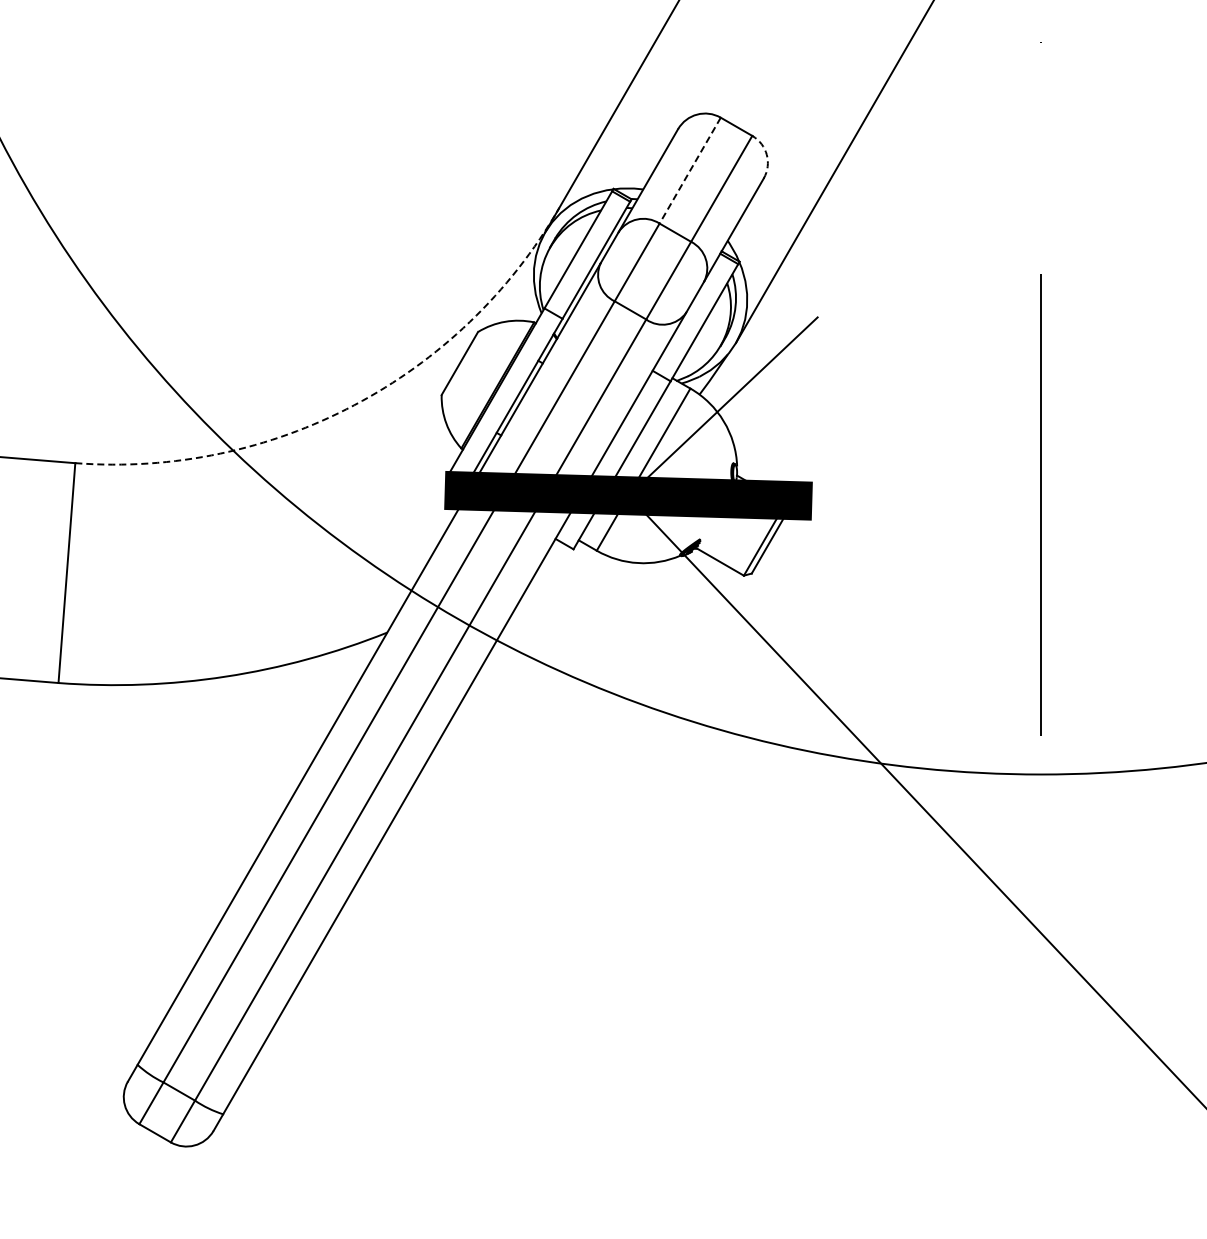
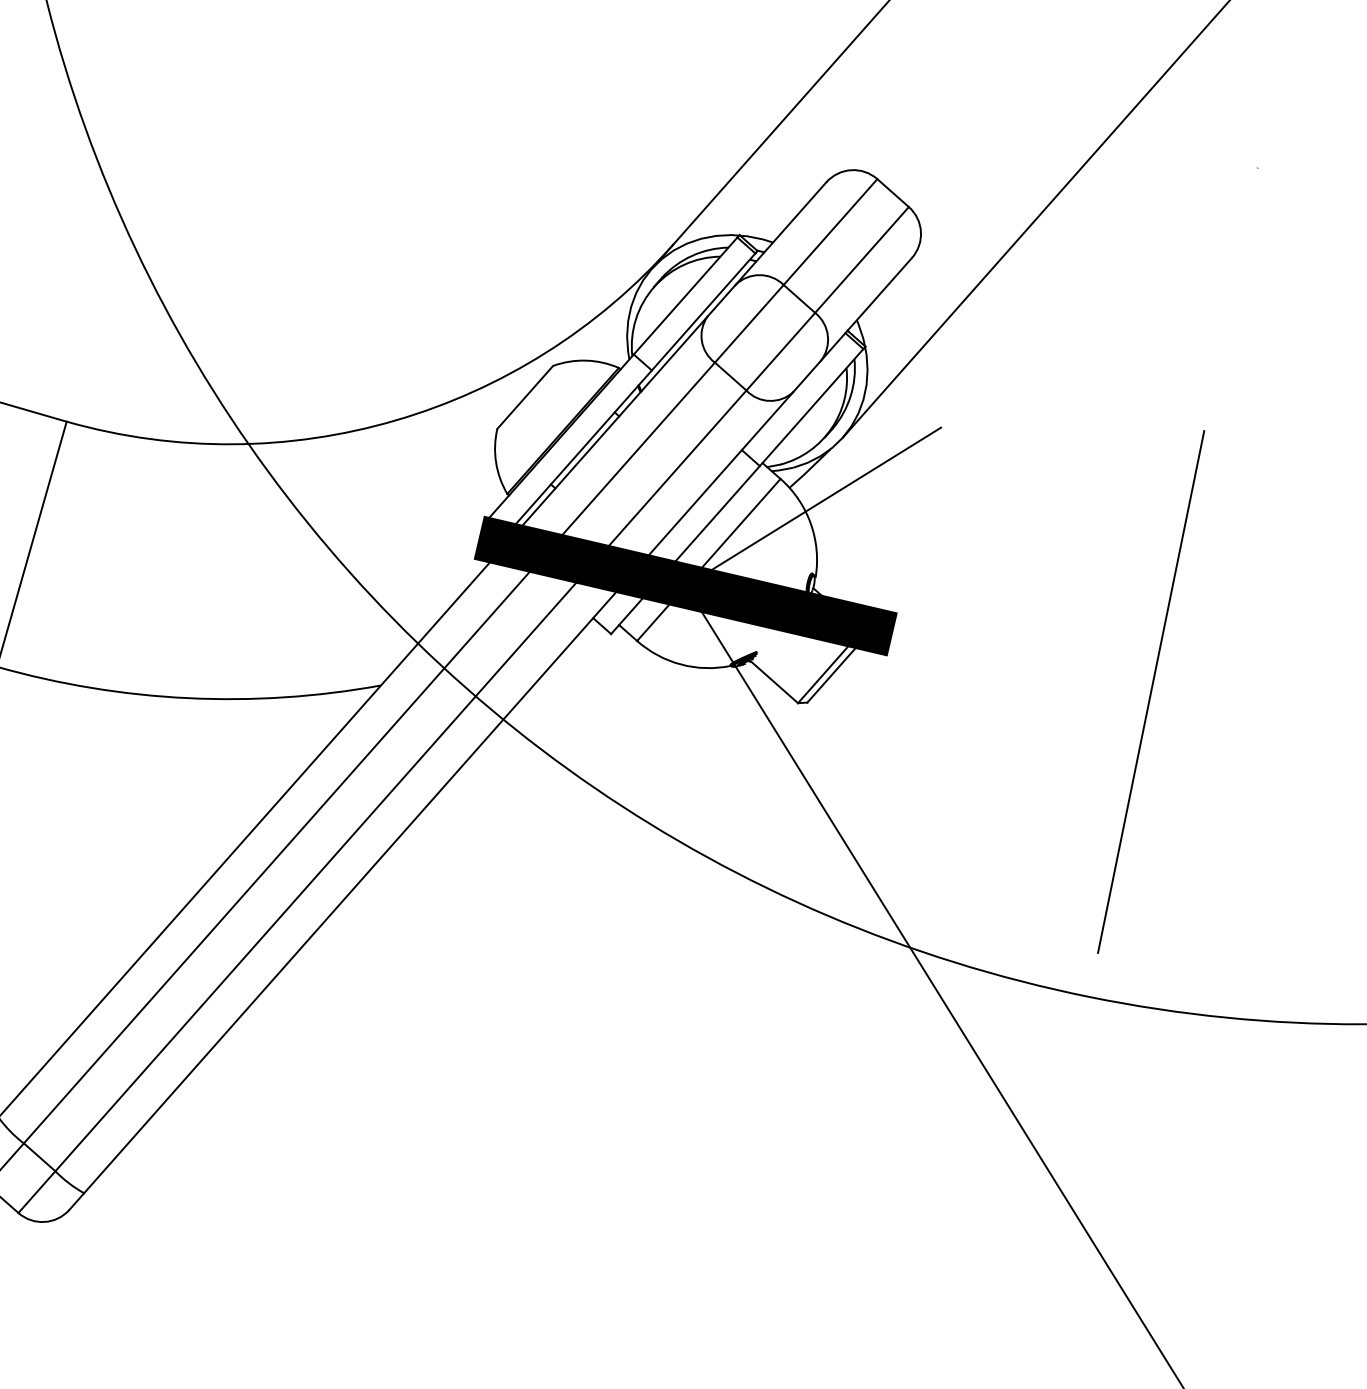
arc: (766, 154) -> (920, 231), dashed -> solid
line: (689, 171) -> (829, 232), dashed -> solid
arc: (354, 405) -> (396, 420), dashed -> solid

